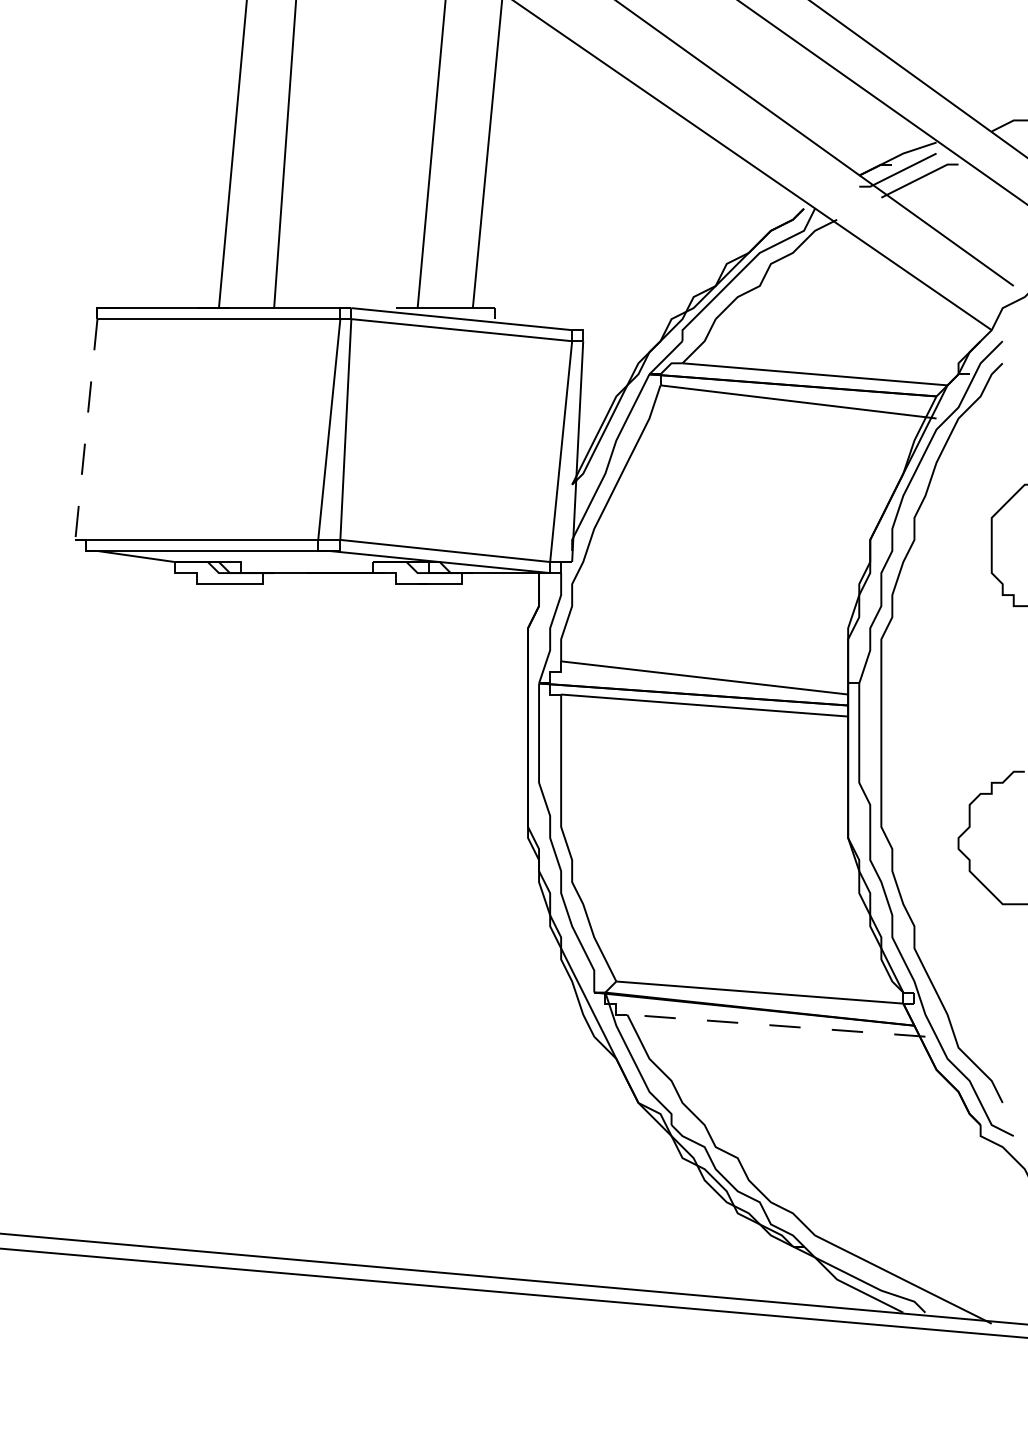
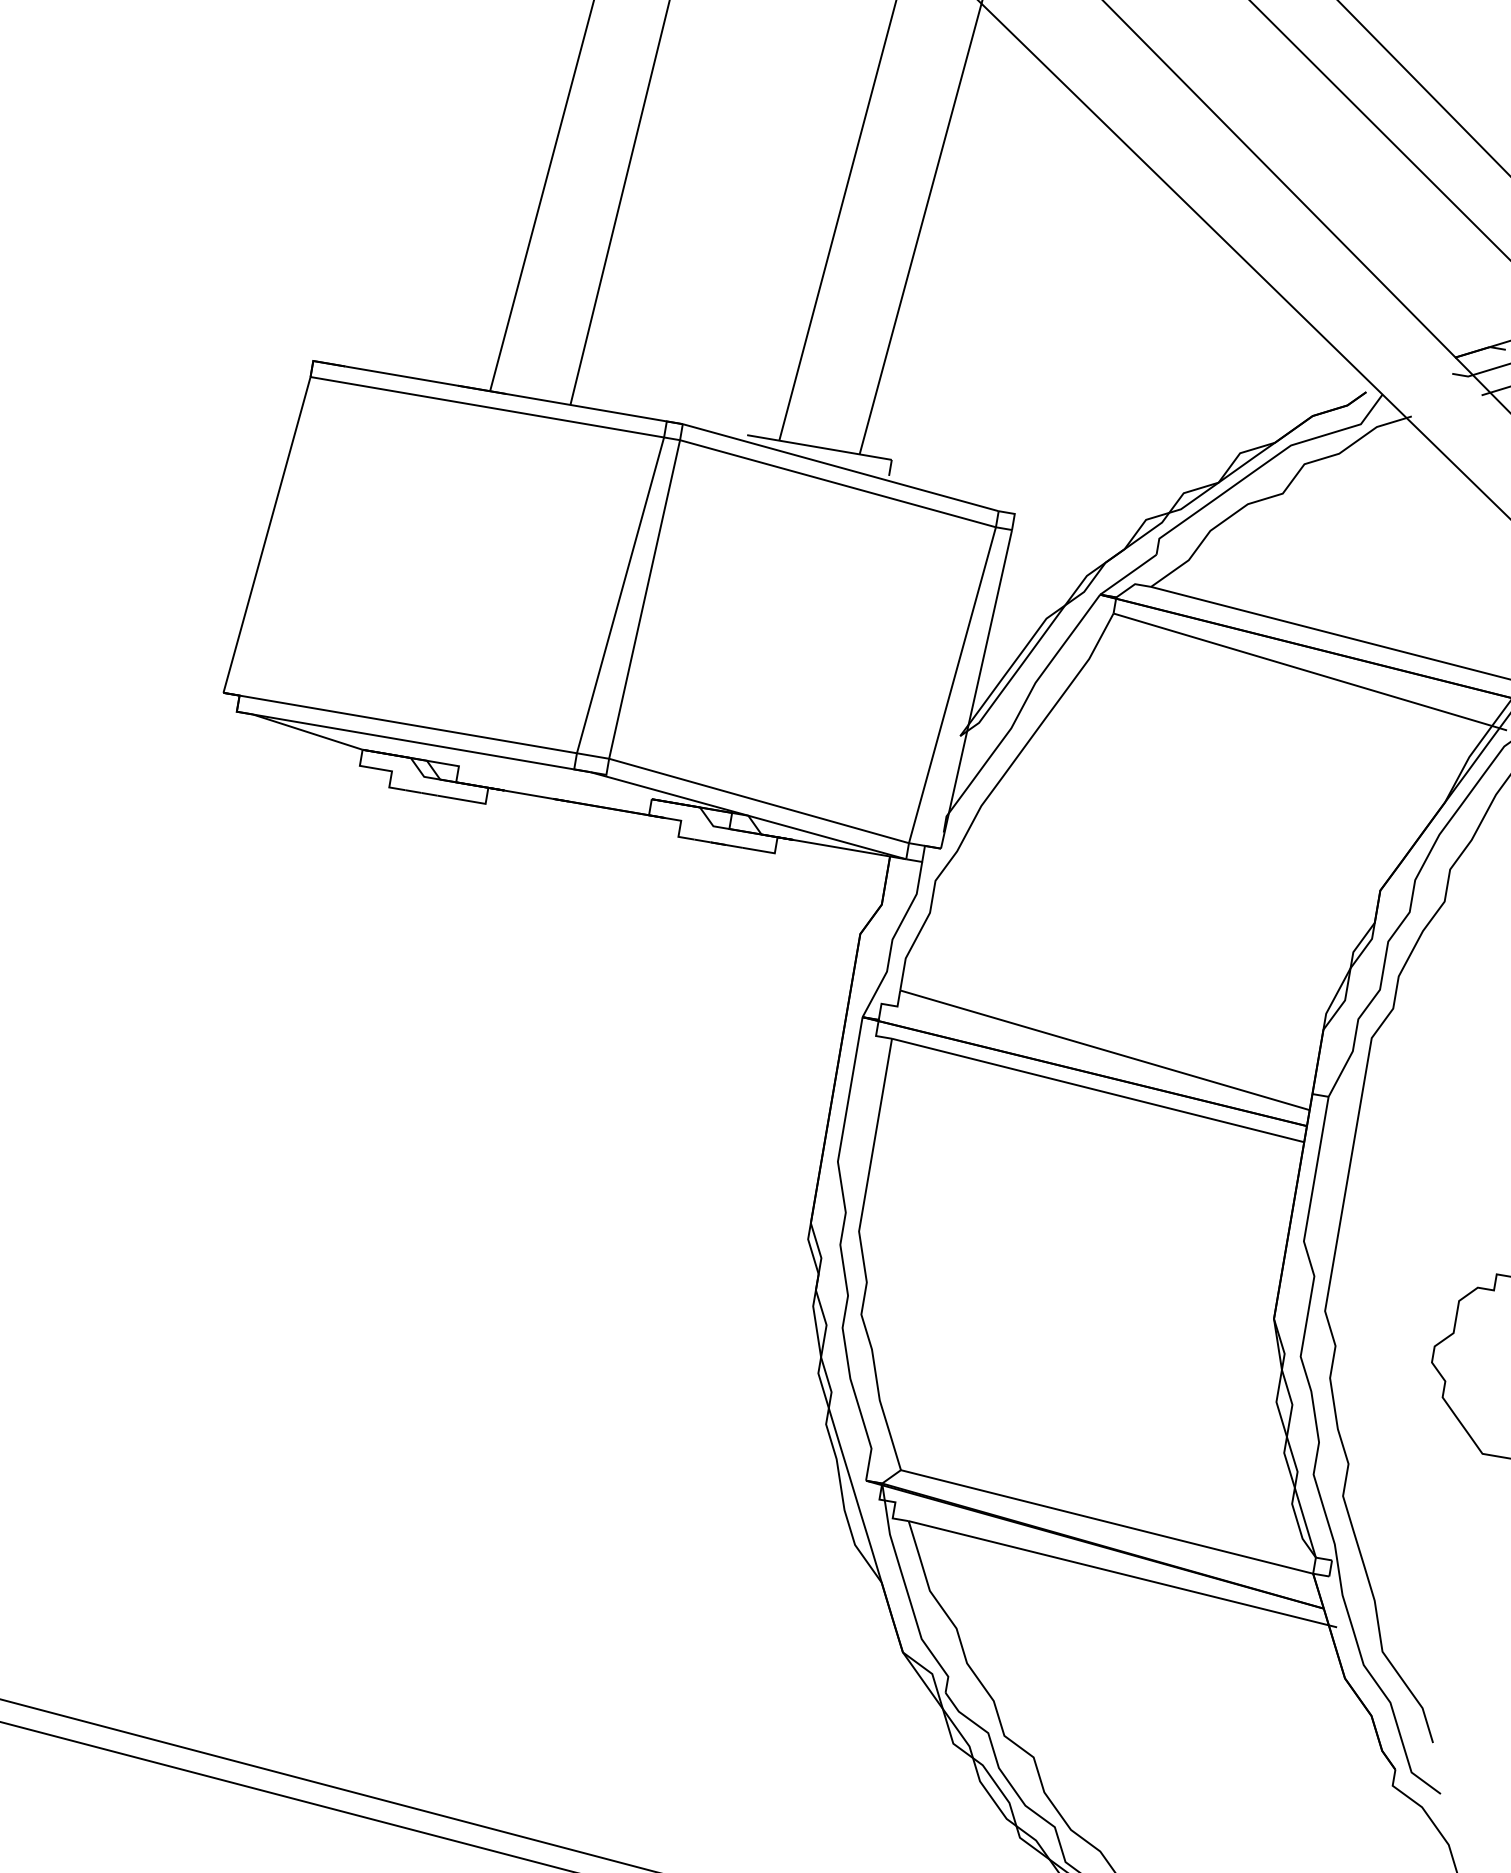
line: (86, 429) -> (267, 534), dashed -> solid
line: (775, 1025) -> (1121, 1573), dashed -> solid

